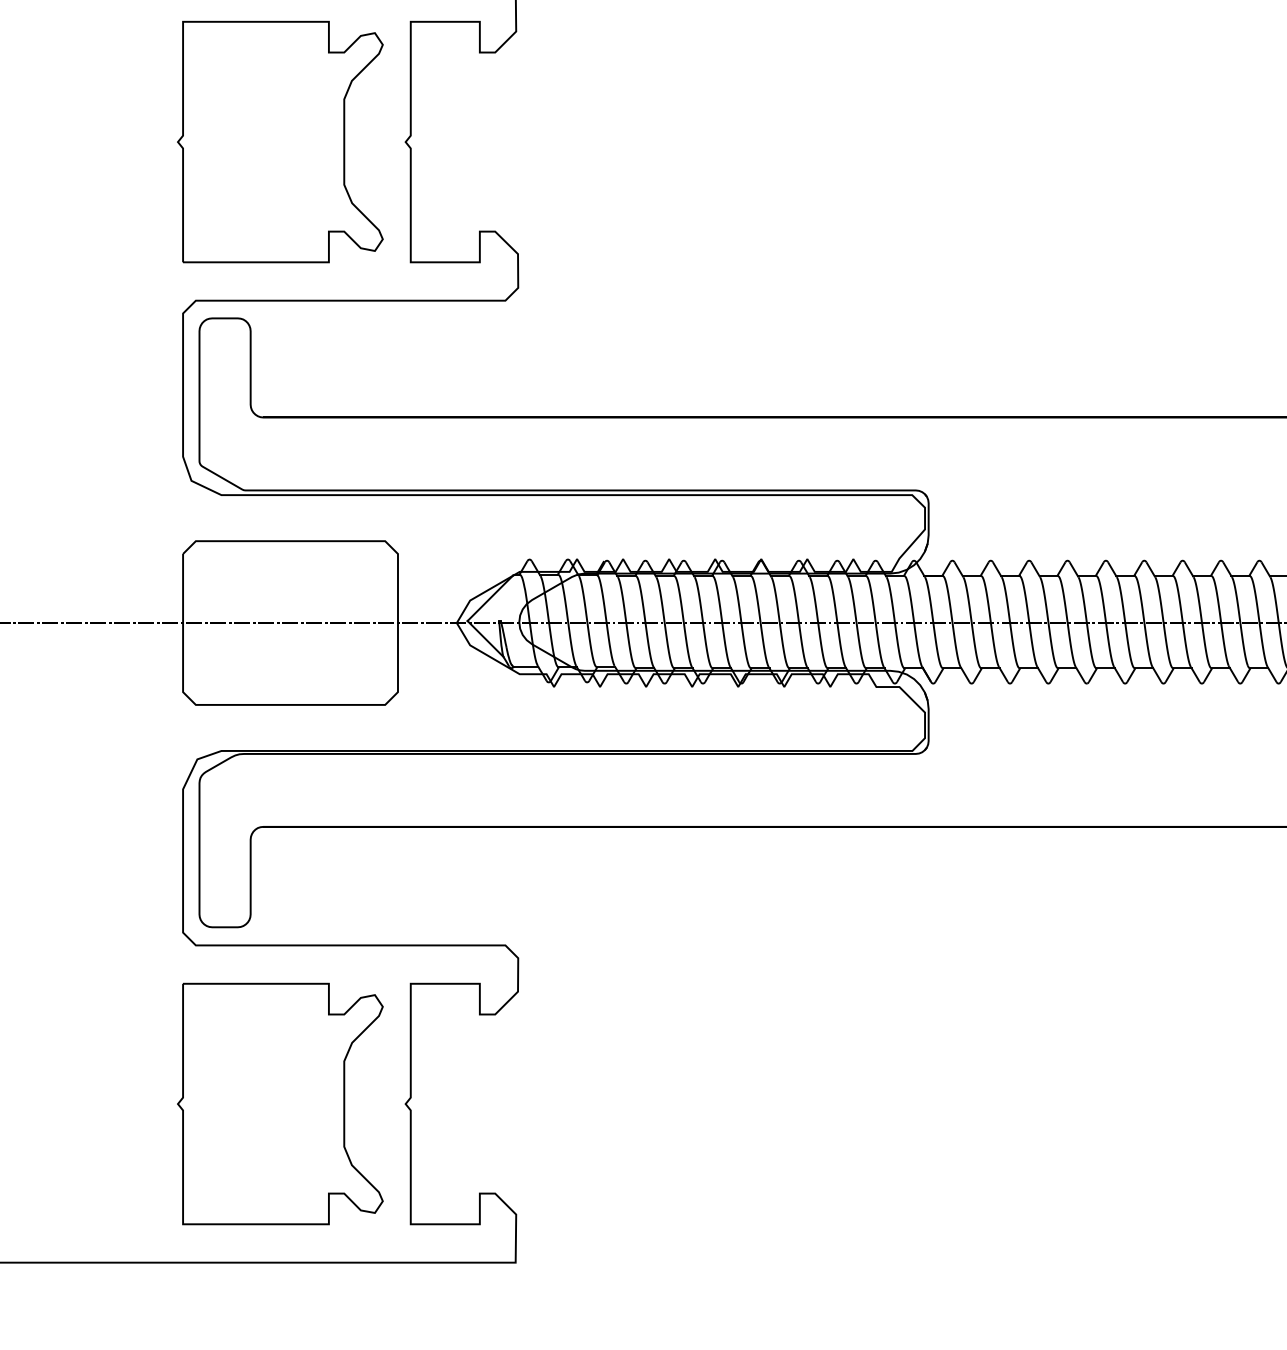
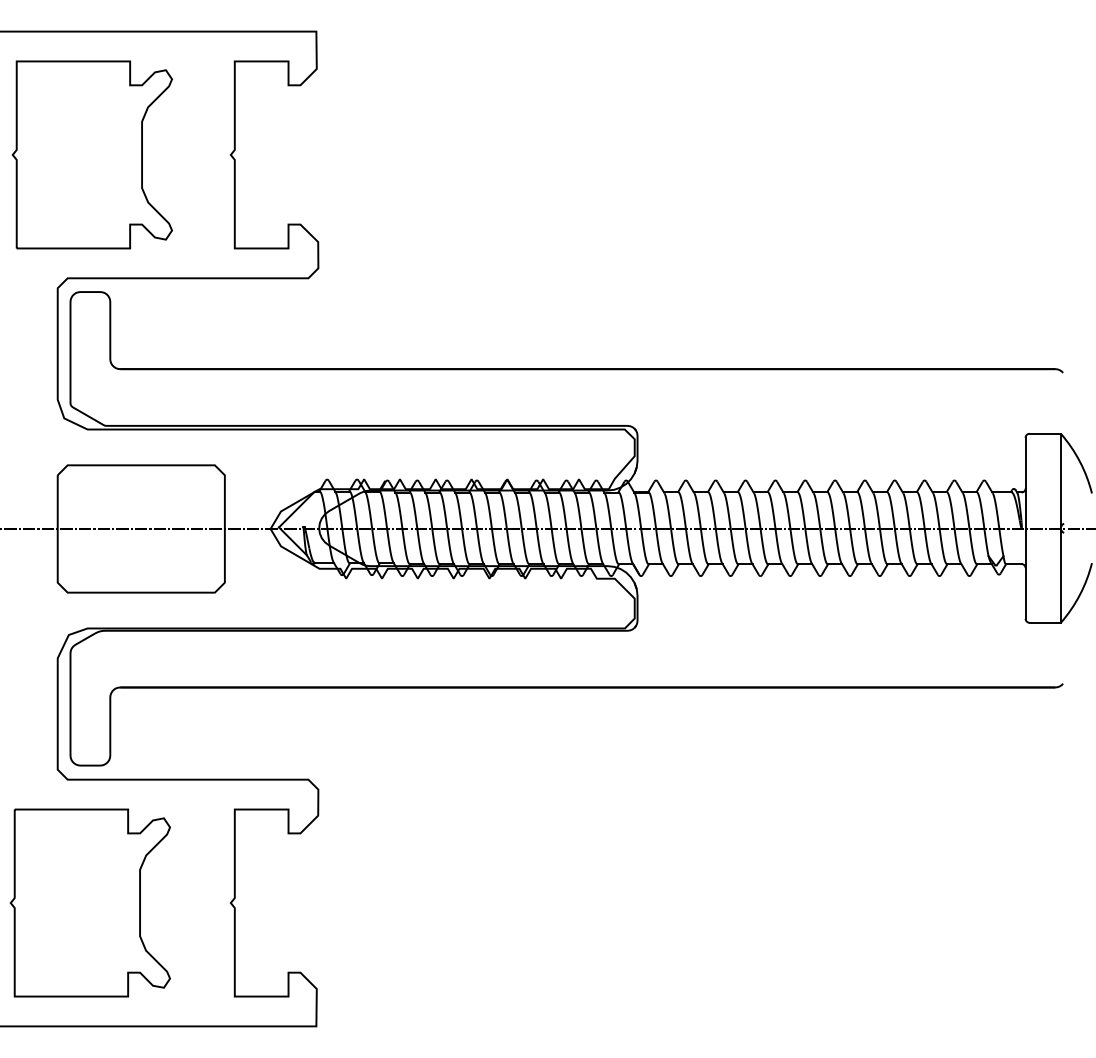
part: (279, 141) -> (91, 154), moved
part: (279, 1103) -> (89, 902), moved

